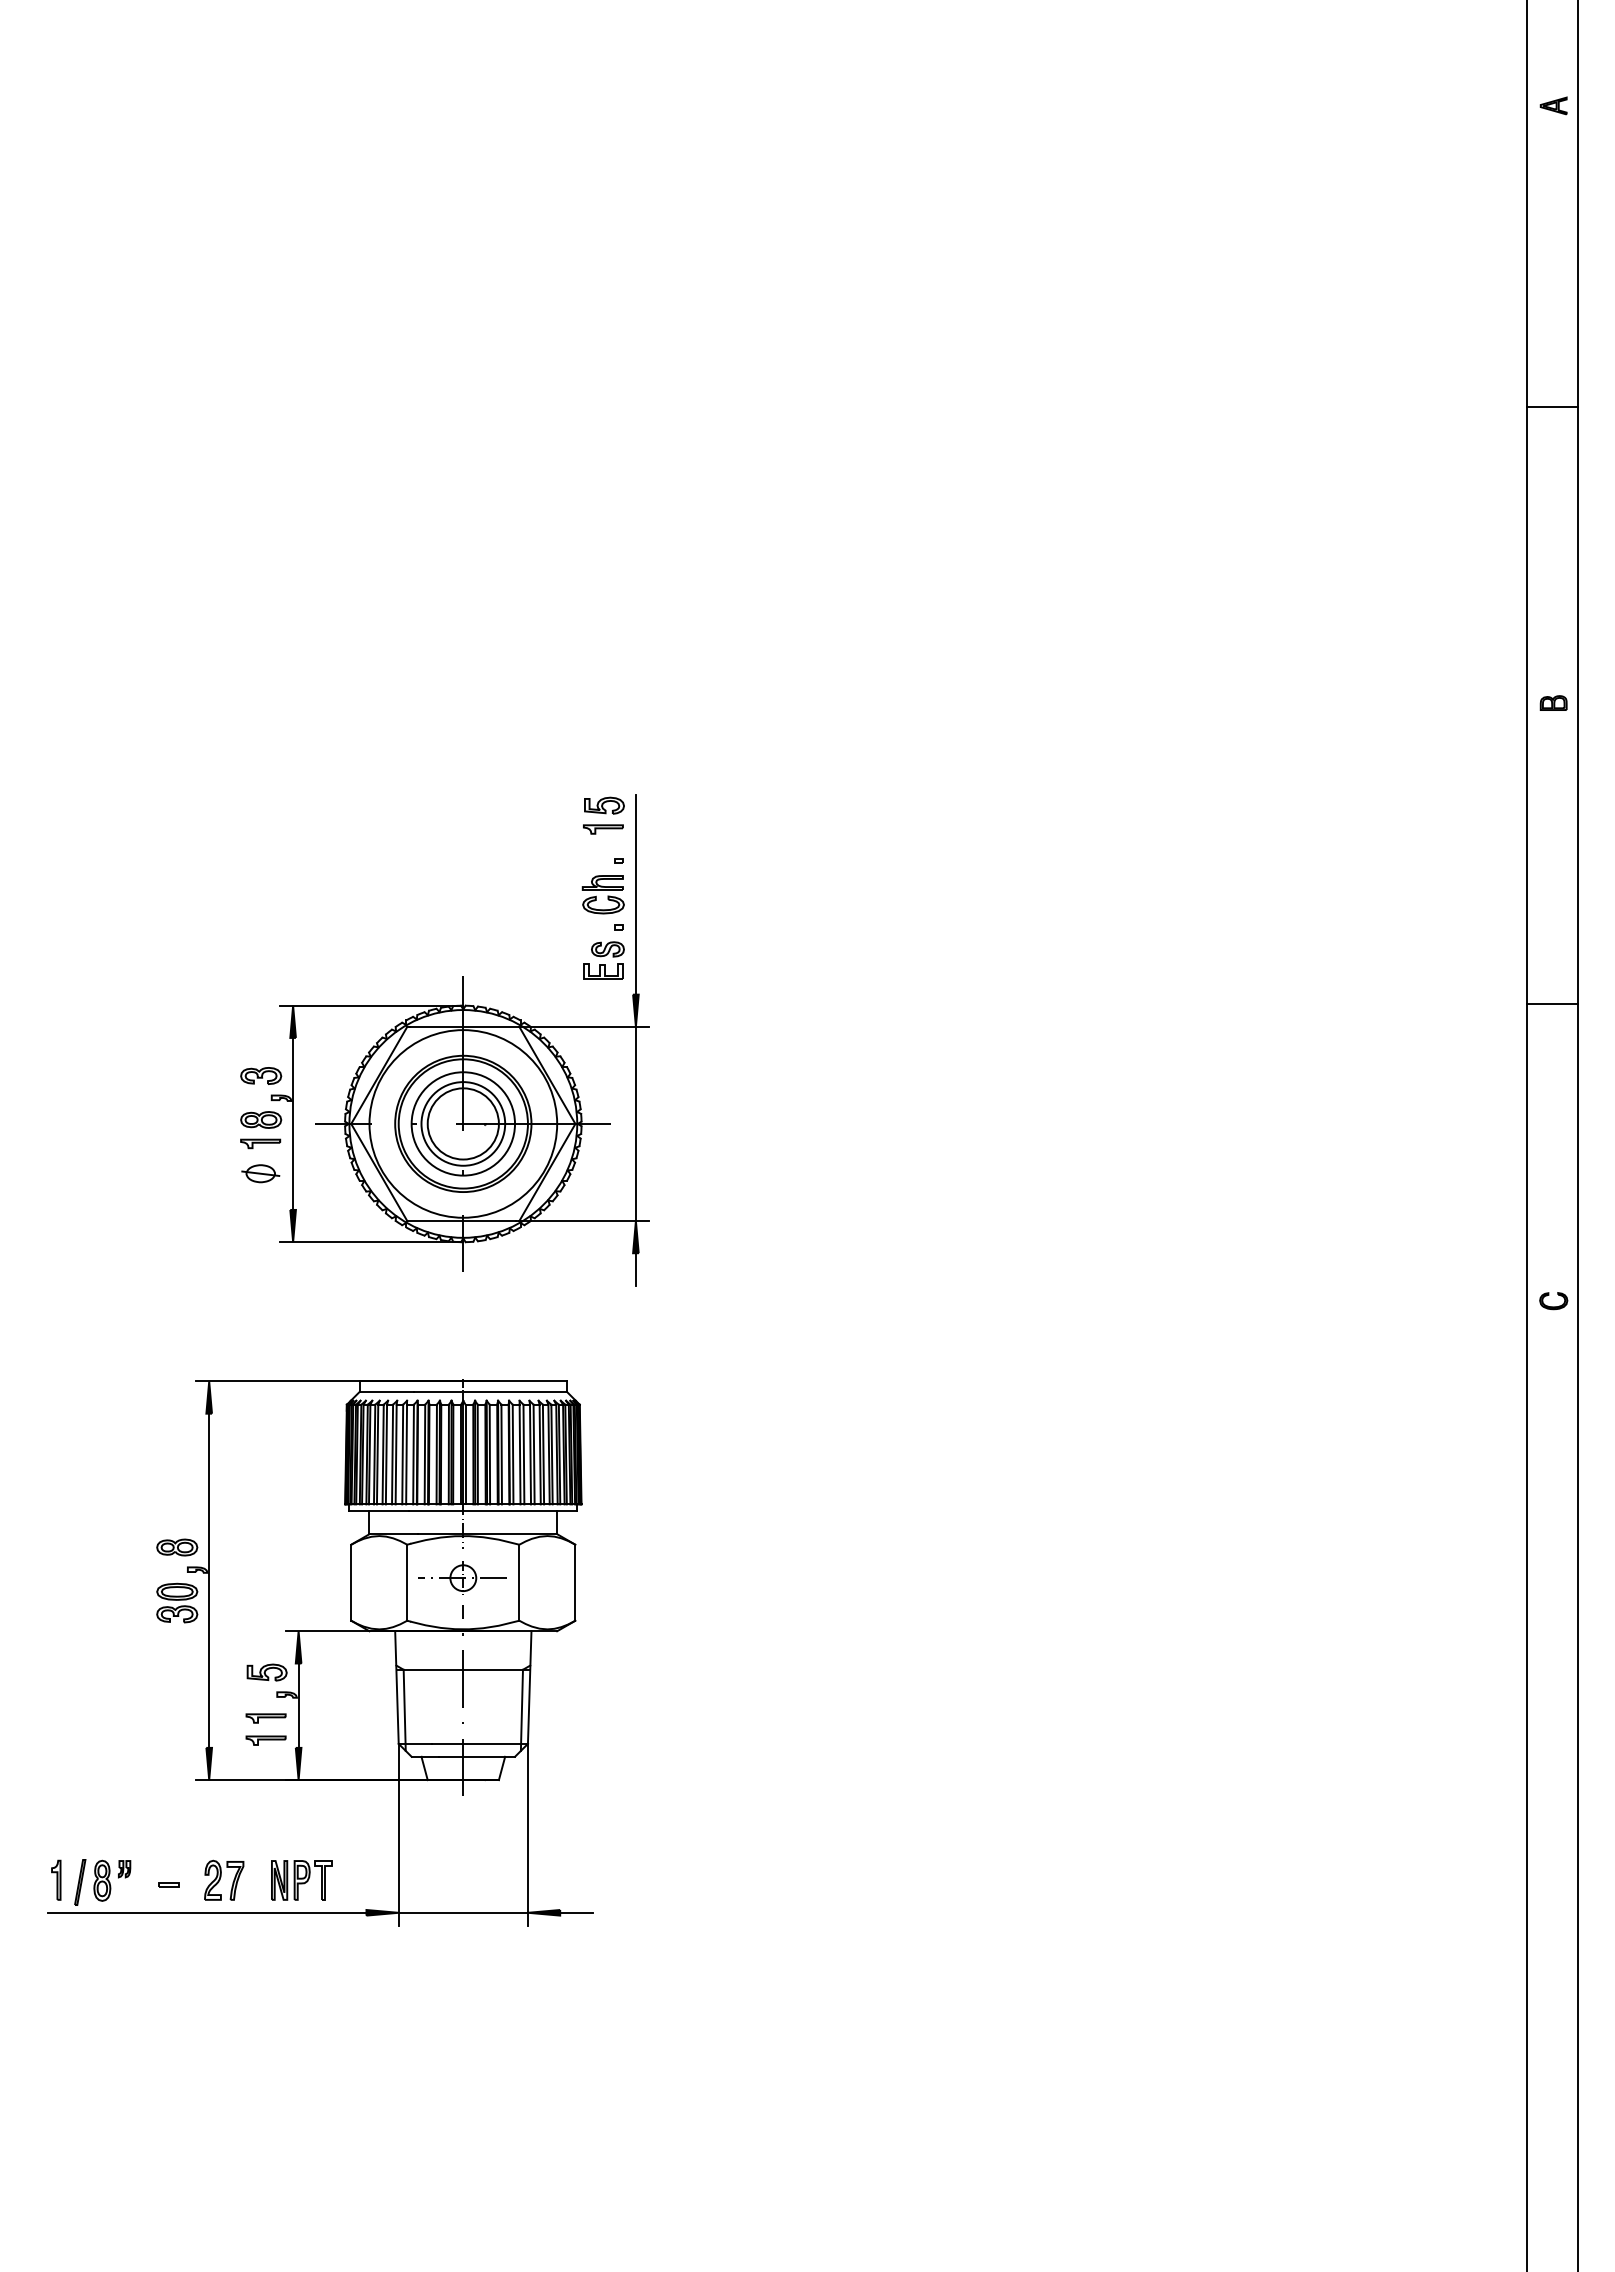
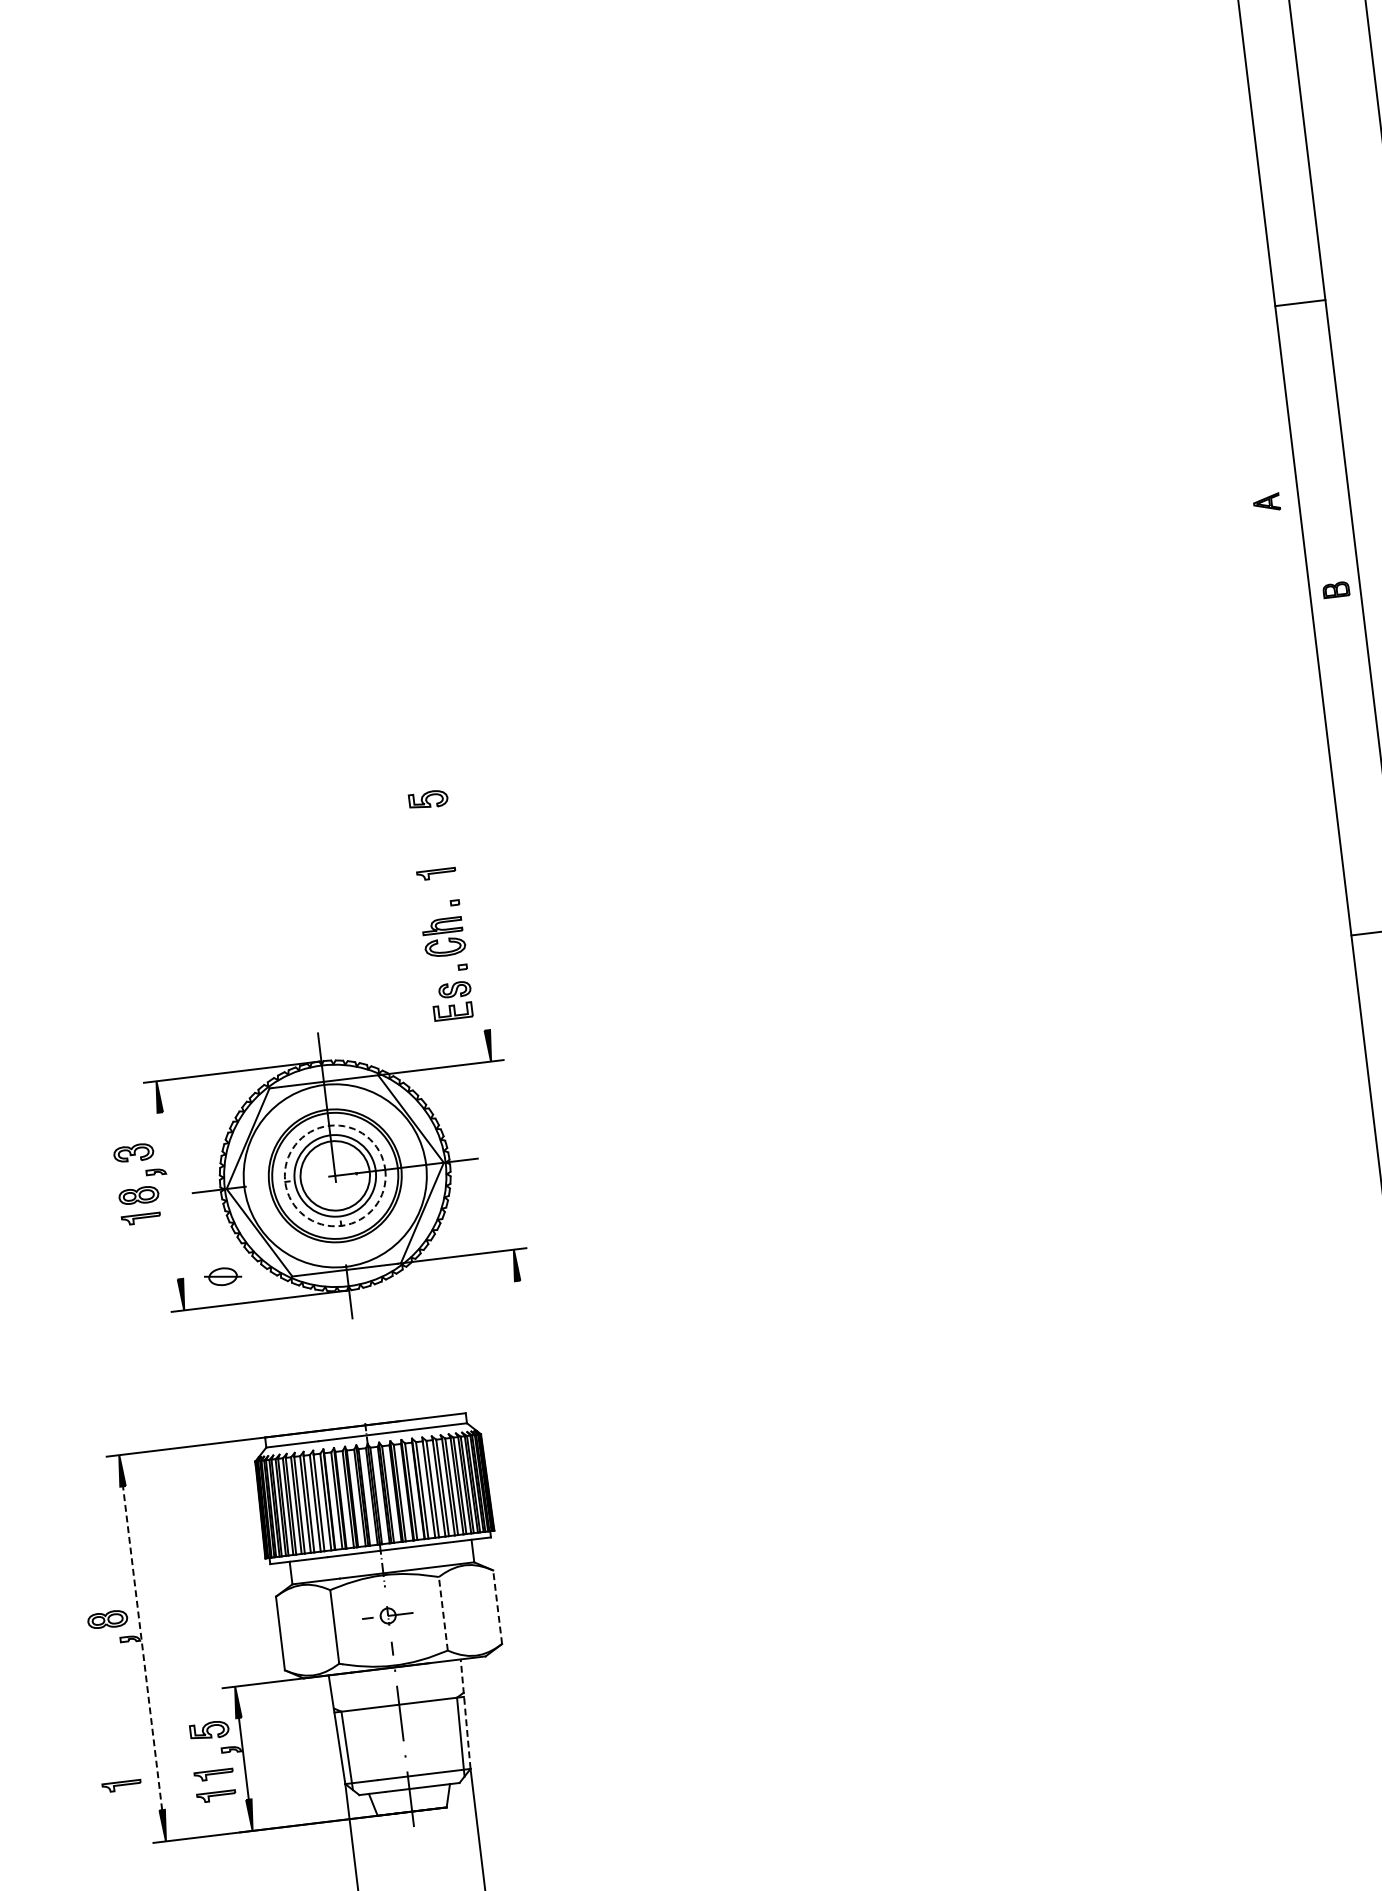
part: (1553, 105) -> (1266, 502), moved
line: (1552, 406) -> (1300, 302), moved
part: (1553, 702) -> (1335, 589), moved
part: (604, 805) -> (428, 799), moved
line: (635, 894) -> (475, 933), removed
line: (293, 1123) -> (170, 1195), removed
circle: (463, 1123) -> (335, 1175), solid -> dashed
line: (635, 1123) -> (502, 1155), removed
part: (260, 1173) -> (222, 1276), moved
line: (635, 1269) -> (519, 1296), removed
part: (462, 1577) -> (387, 1615), size x0.6
line: (209, 1580) -> (142, 1647), solid -> dashed
line: (519, 1582) -> (443, 1613), solid -> dashed
line: (575, 1582) -> (497, 1606), solid -> dashed
part: (177, 1602) -> (114, 1673), removed
line: (529, 1687) -> (465, 1714), solid -> dashed
part: (170, 1718) -> (121, 1786), added

